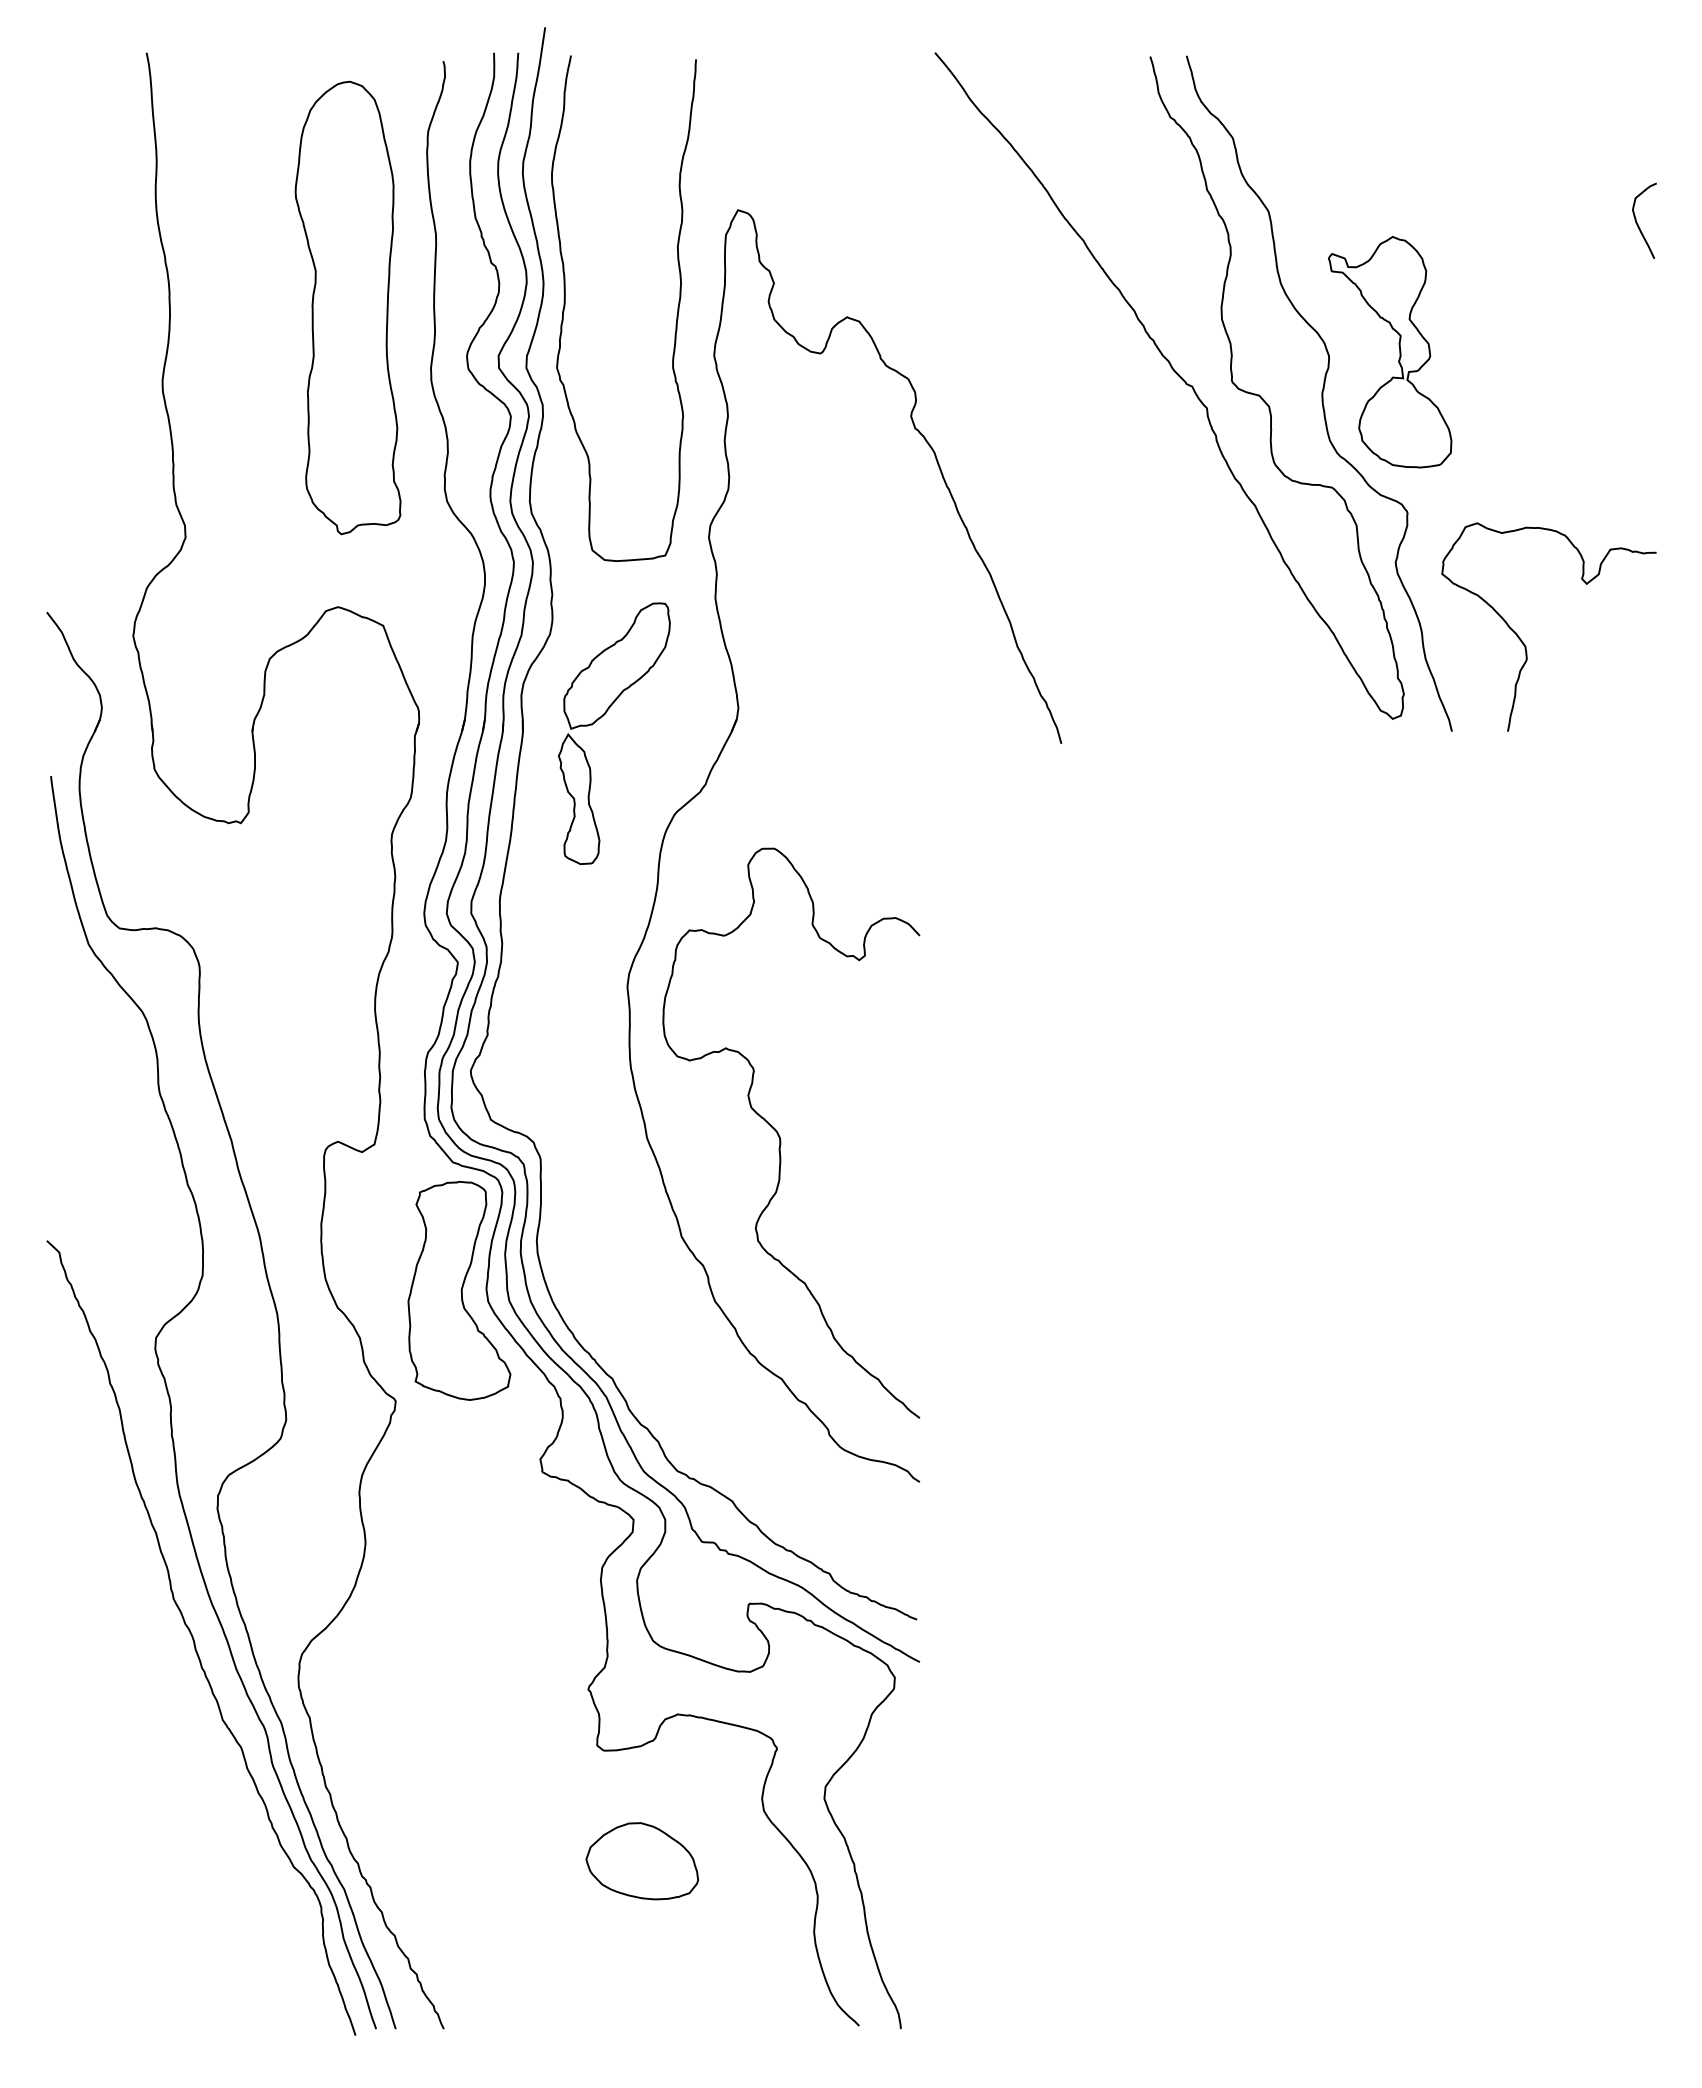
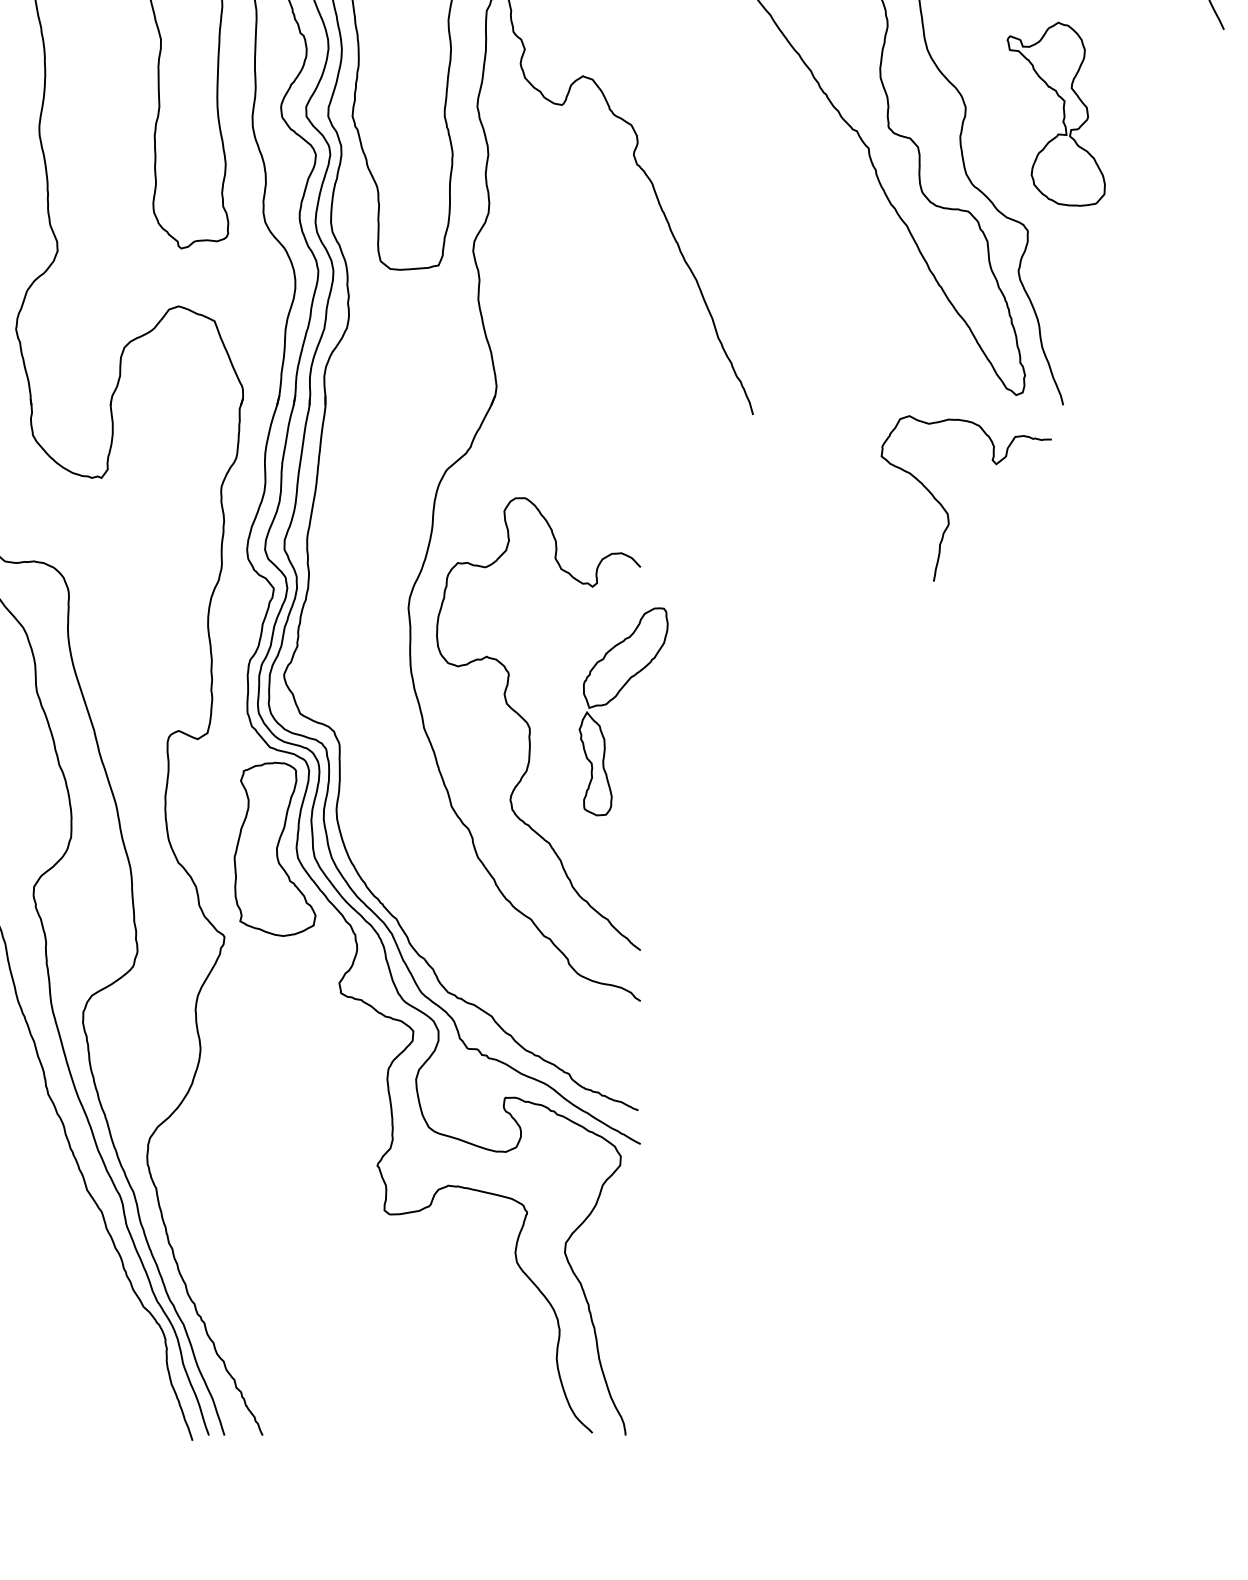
part: (1399, 352) -> (1063, 114), moved
curve: (1525, 644) -> (947, 512), moved
part: (602, 717) -> (614, 698), moved
part: (641, 1861) -> (419, 1302), removed

